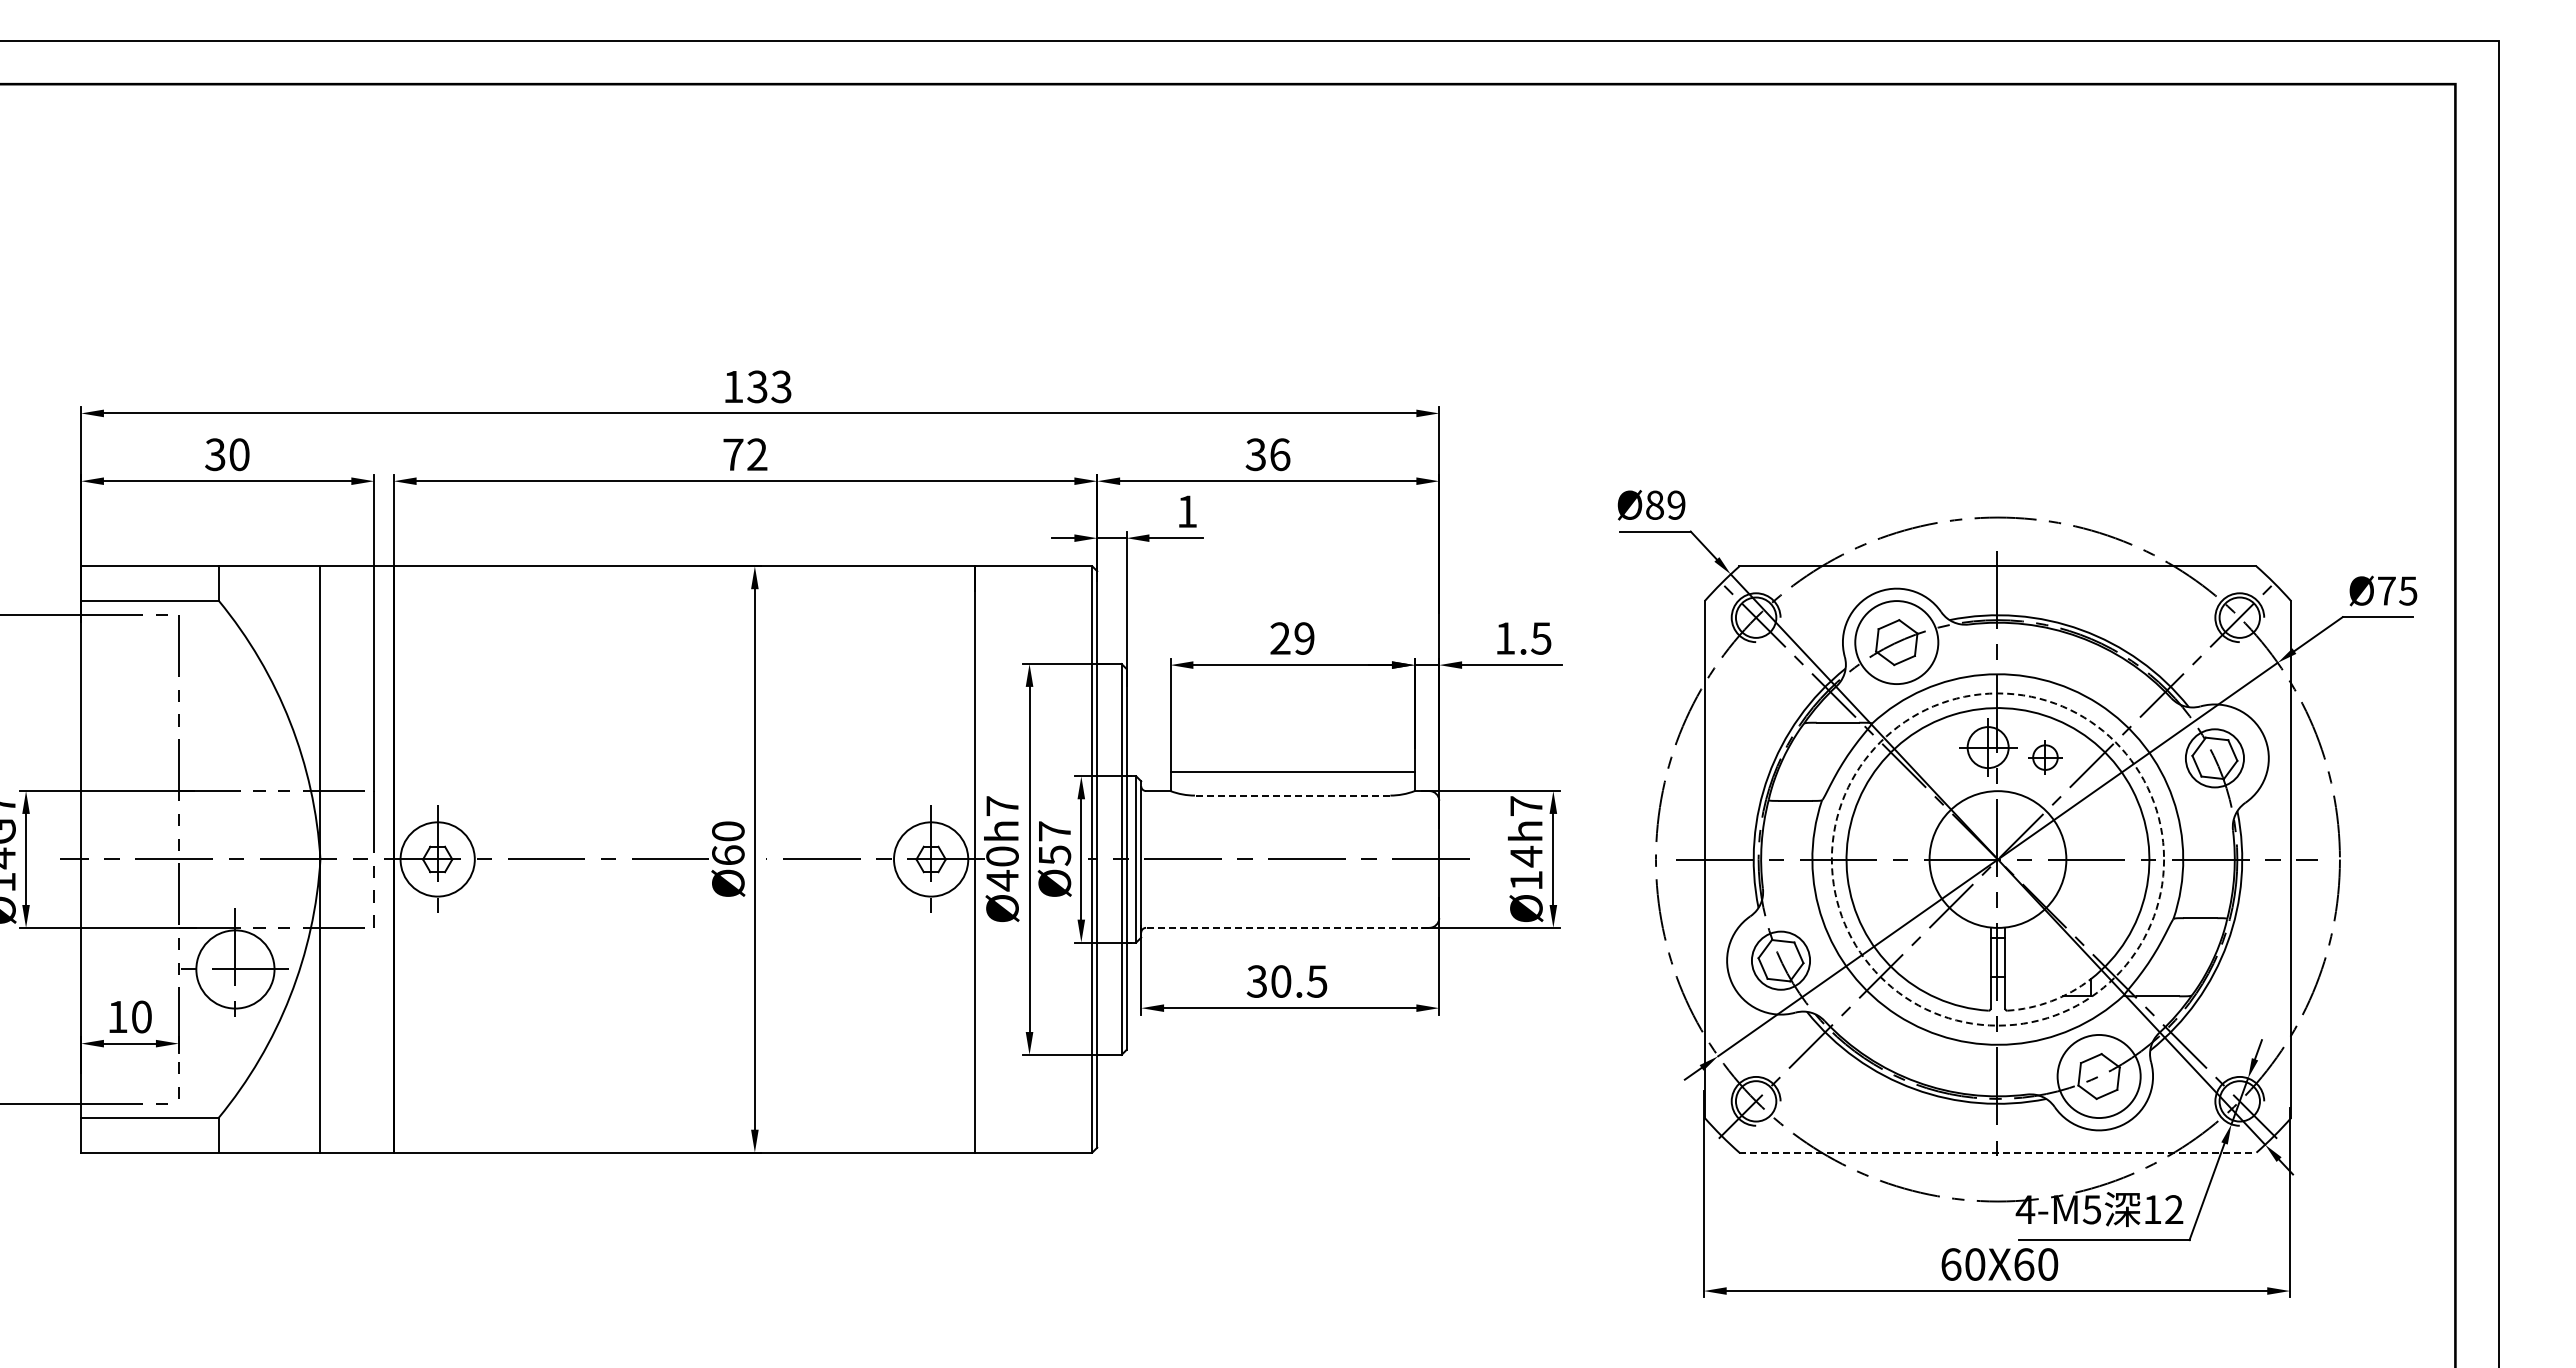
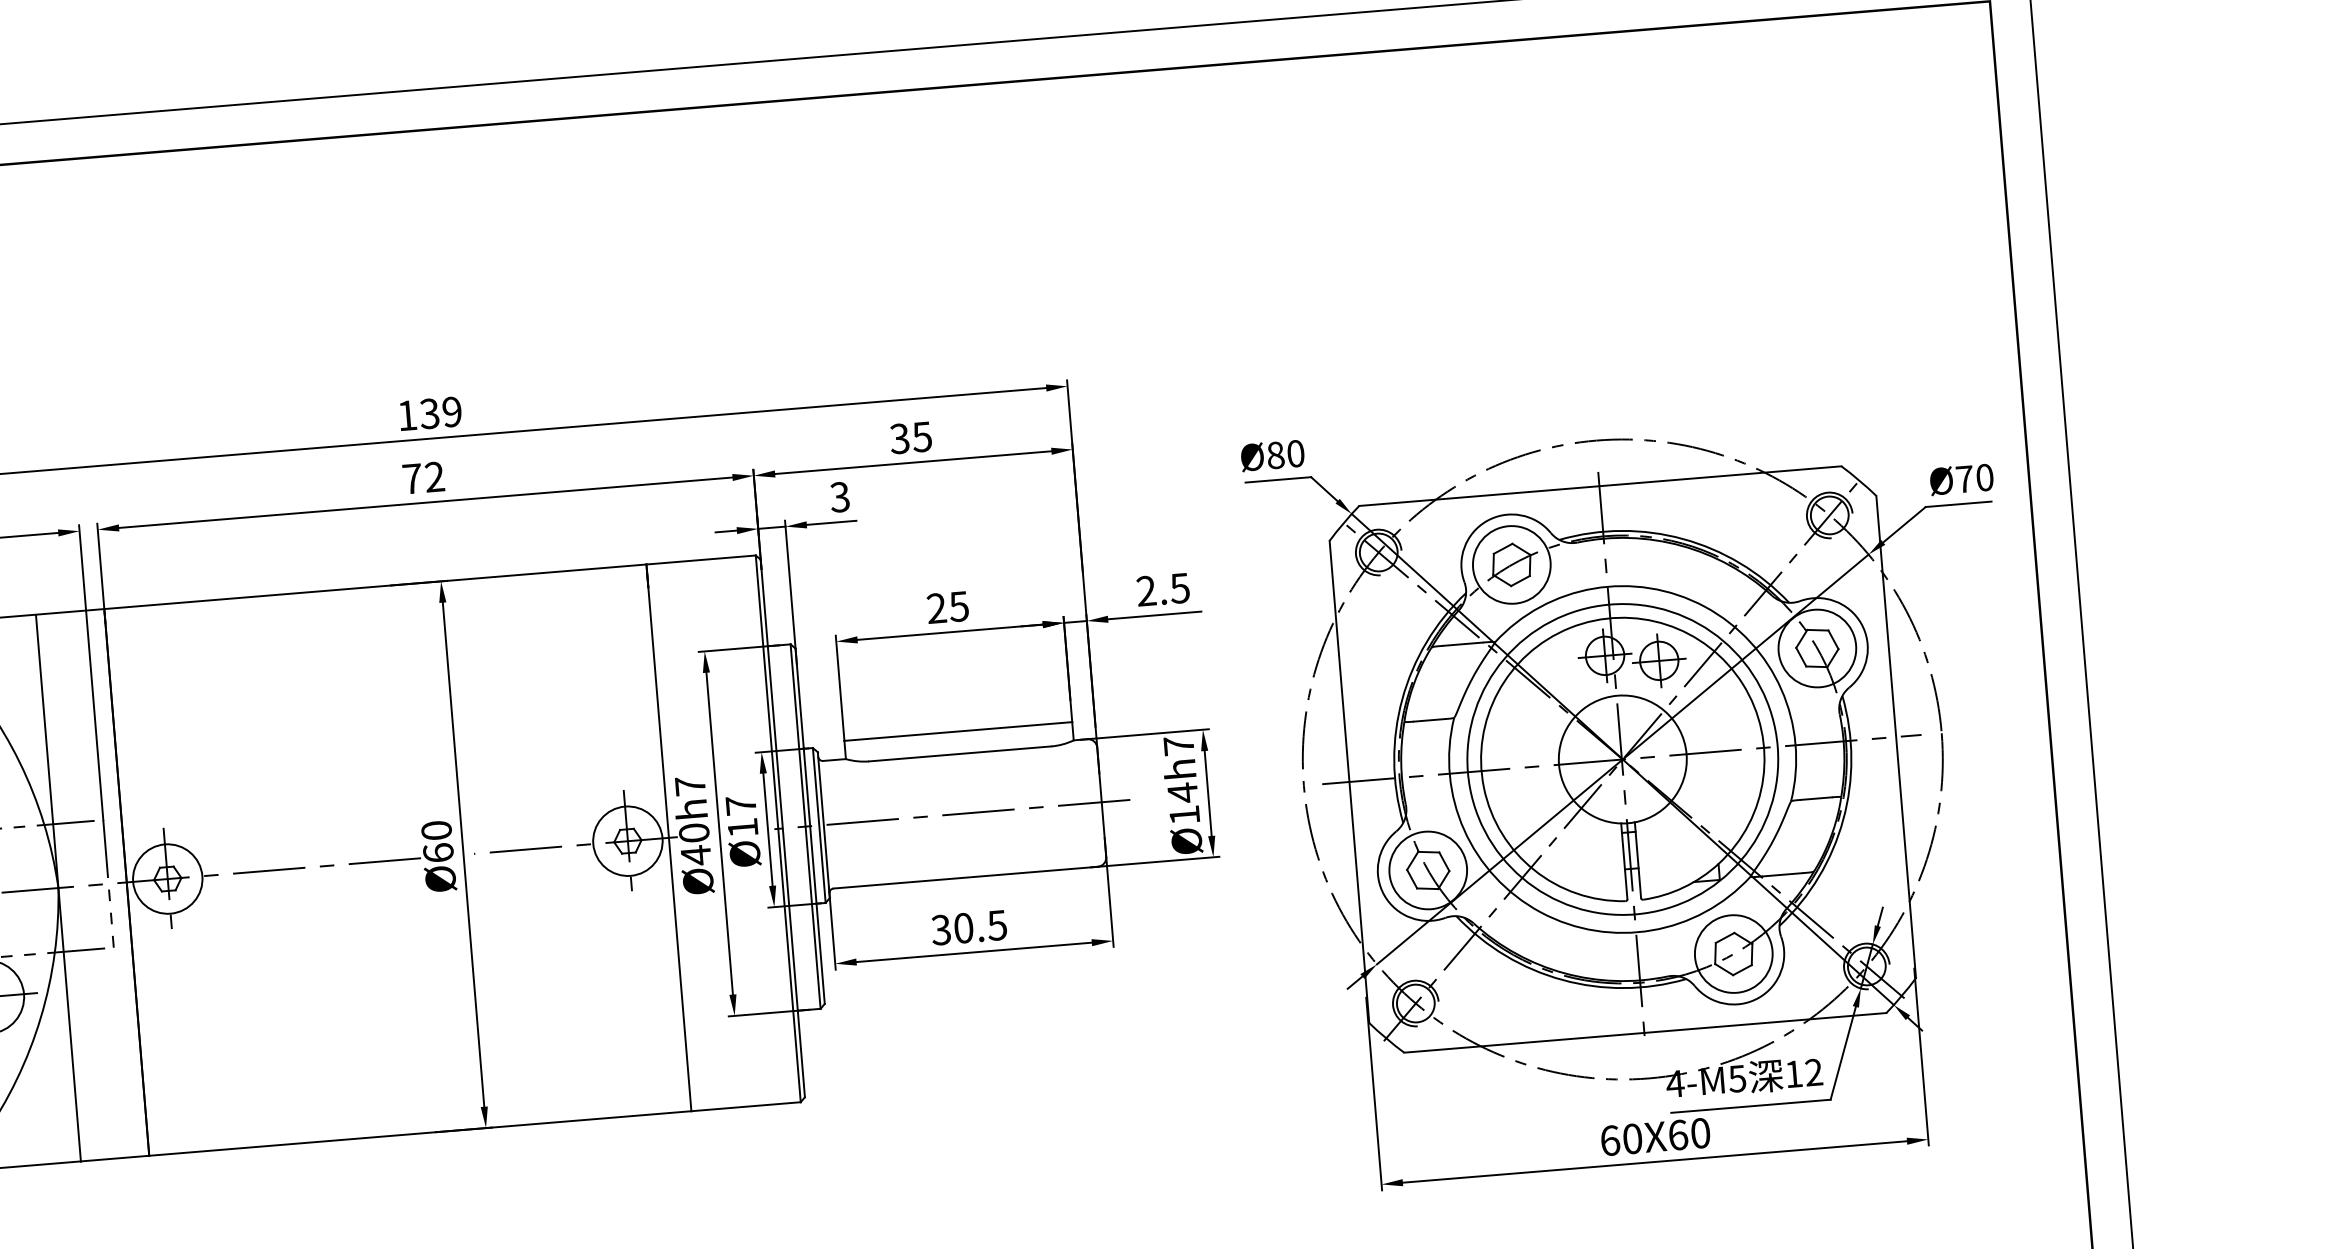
text: (781, 386) -> (452, 411), 133 -> 139
text: (1279, 454) -> (921, 436), 36 -> 35
text: (1676, 504) -> (1295, 453), Ø89 -> Ø80
text: (1186, 511) -> (839, 497), 1 -> 3
text: (2408, 590) -> (1985, 477), Ø75 -> Ø70
text: (1304, 638) -> (959, 606), 29 -> 25
text: (1505, 638) -> (1146, 591), 1.5 -> 2.5
part: (2045, 757) -> (1659, 660), size x1.67
circle: (2214, 757) -> (1816, 647), size x1.43
line: (1292, 795) -> (960, 753), dashed -> solid
text: (1055, 855) -> (743, 827), Ø57 -> Ø17
circle: (1997, 859) -> (1622, 759), dashed -> solid
line: (1287, 927) -> (965, 877), dashed -> solid
circle: (1780, 960) -> (1427, 870), size x1.43
arc: (2051, 1001) -> (1683, 887), dashed -> solid
line: (1997, 1152) -> (1644, 1032), dashed -> solid

